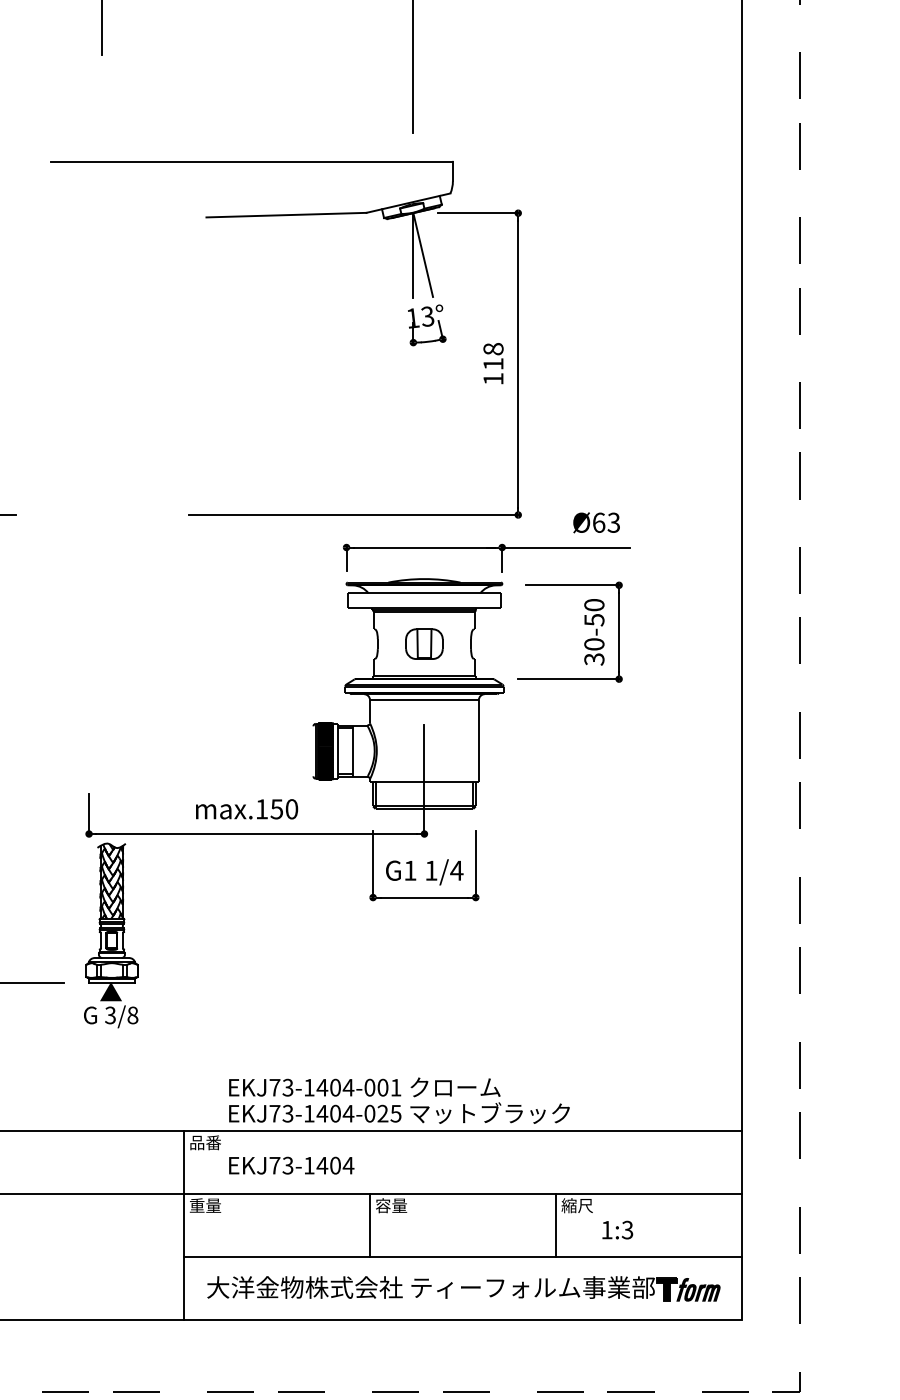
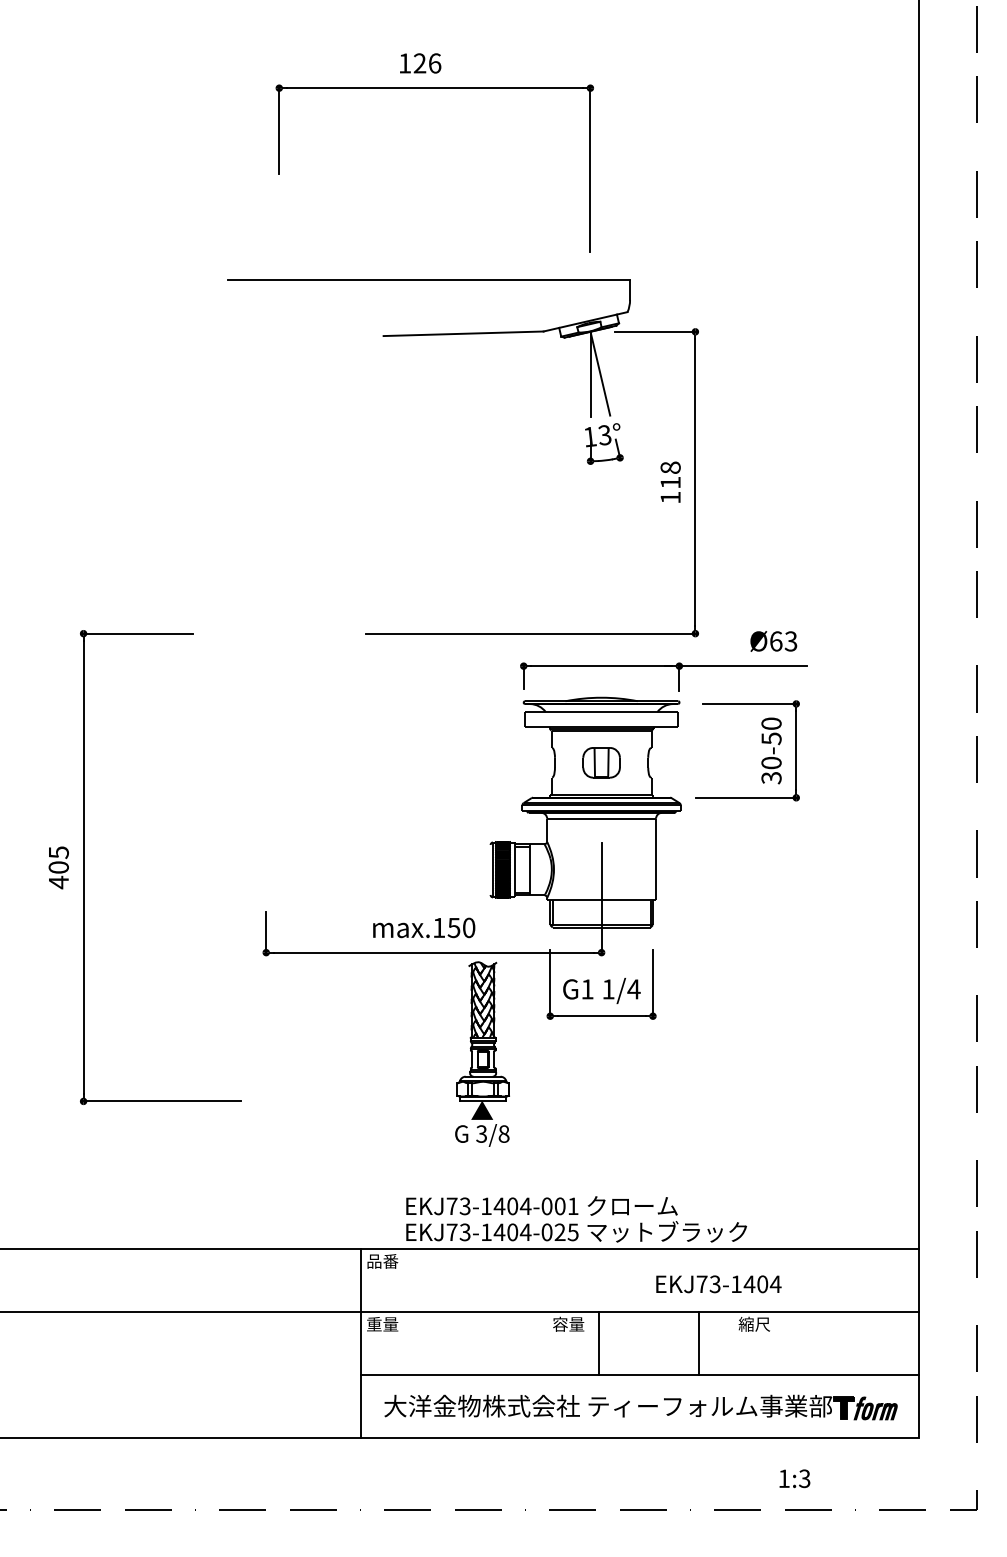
part: (111, 934) -> (482, 1053), moved
text: (291, 1165) -> (718, 1284), moved
line: (369, 1224) -> (598, 1343), moved
line: (555, 1224) -> (698, 1343), moved
text: (617, 1229) -> (794, 1478), moved

